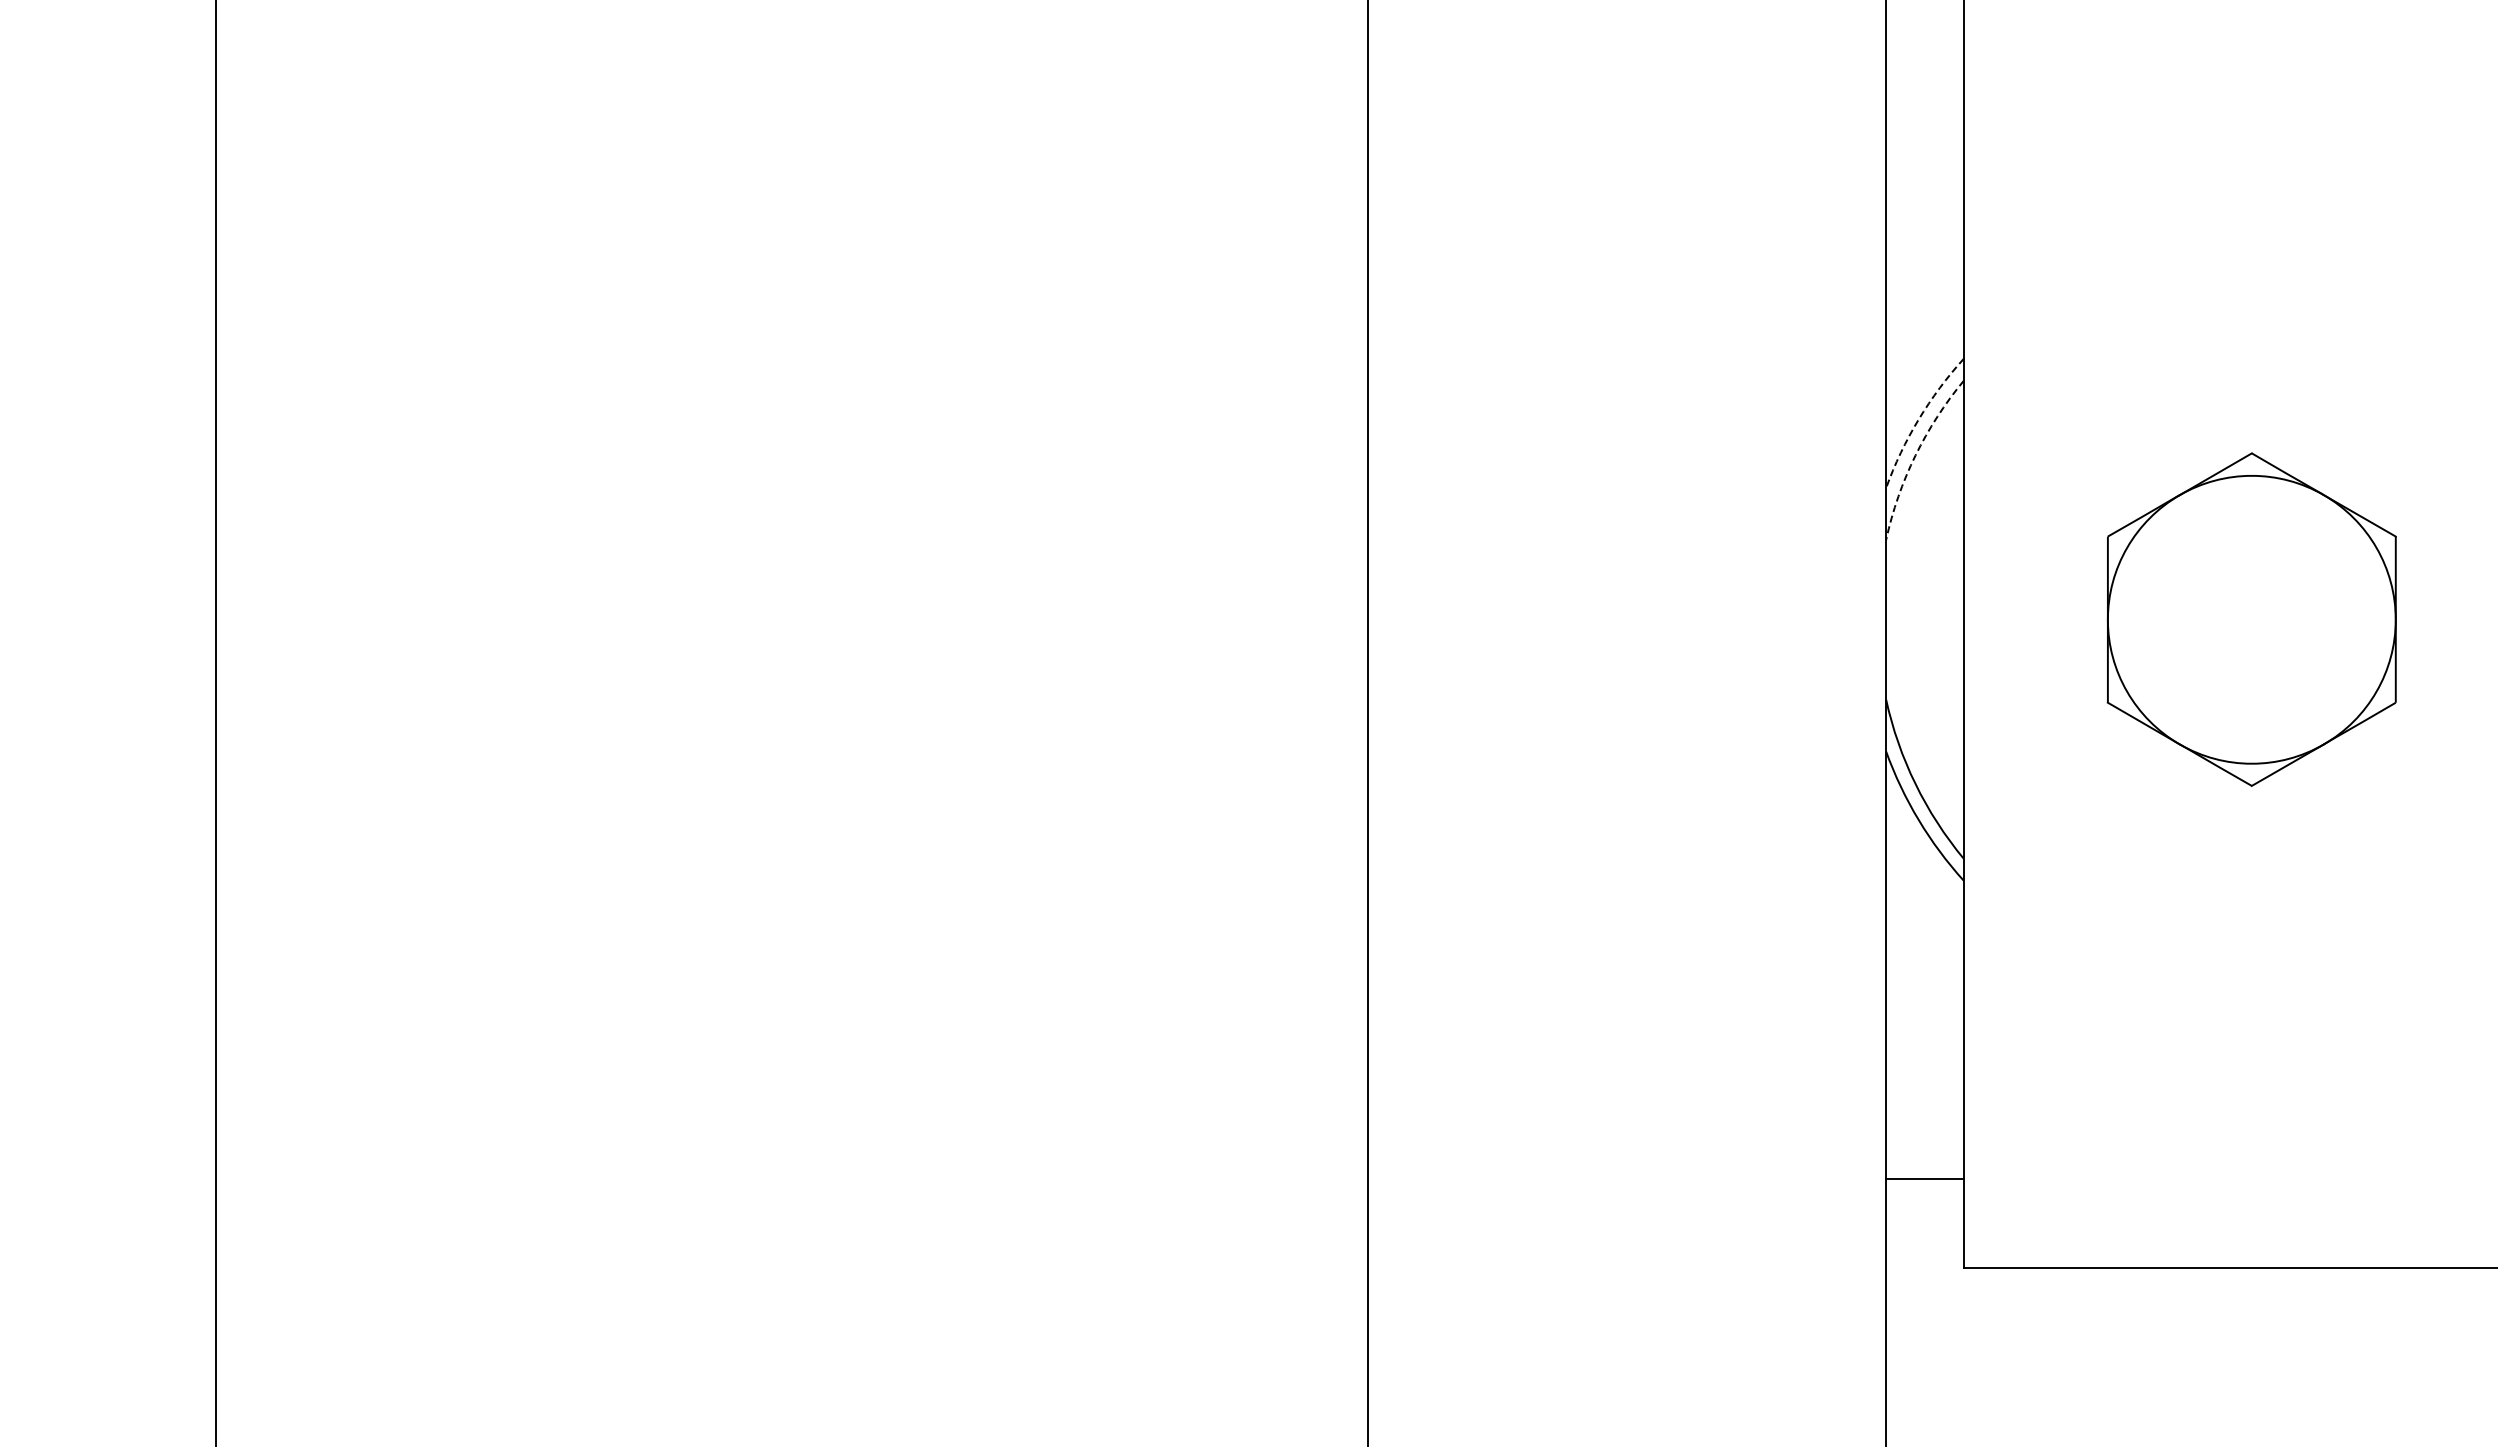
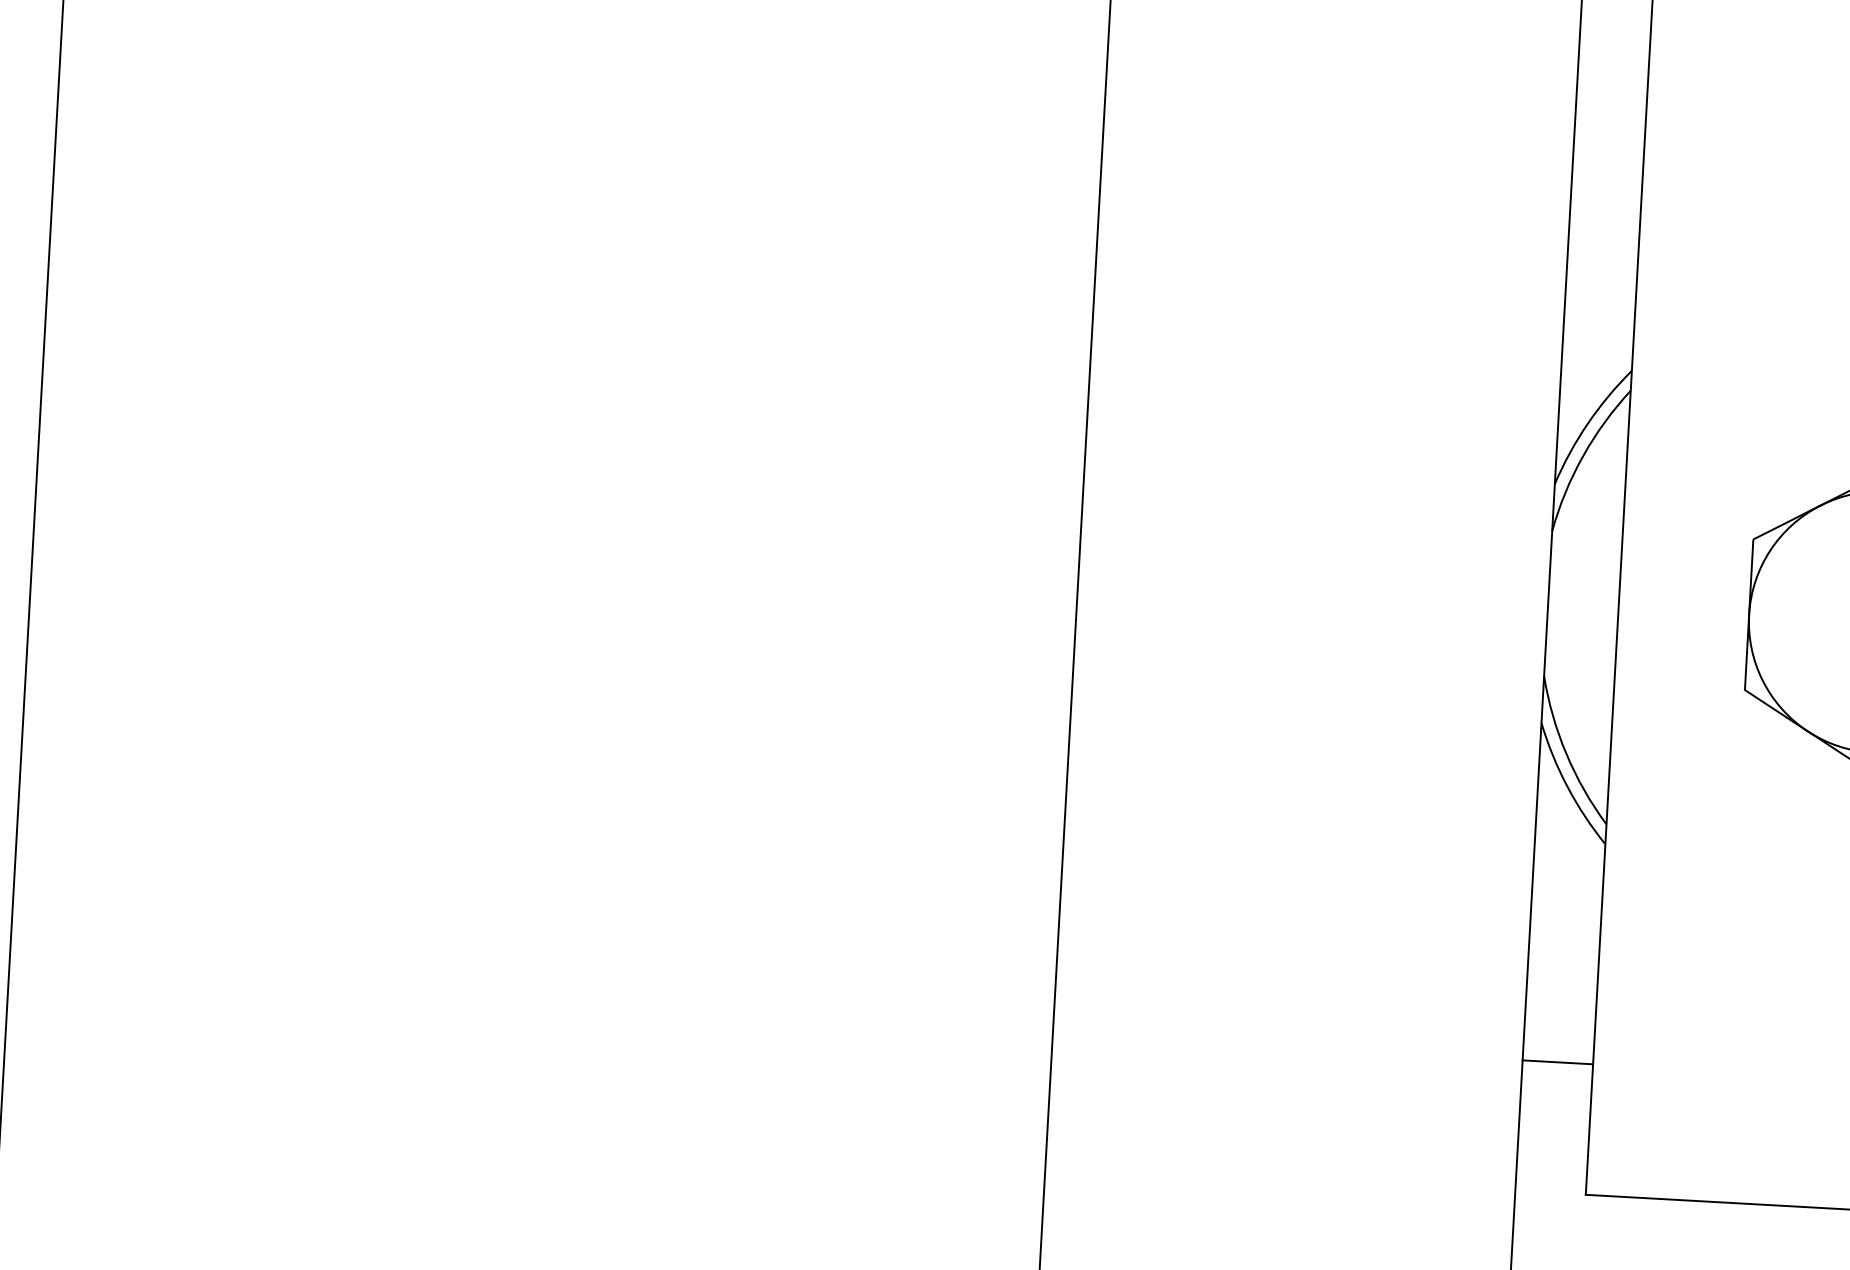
arc: (1918, 419) -> (1587, 423), dashed -> solid
arc: (1915, 455) -> (1583, 456), dashed -> solid
line: (1924, 1178) -> (1557, 1062), moved

